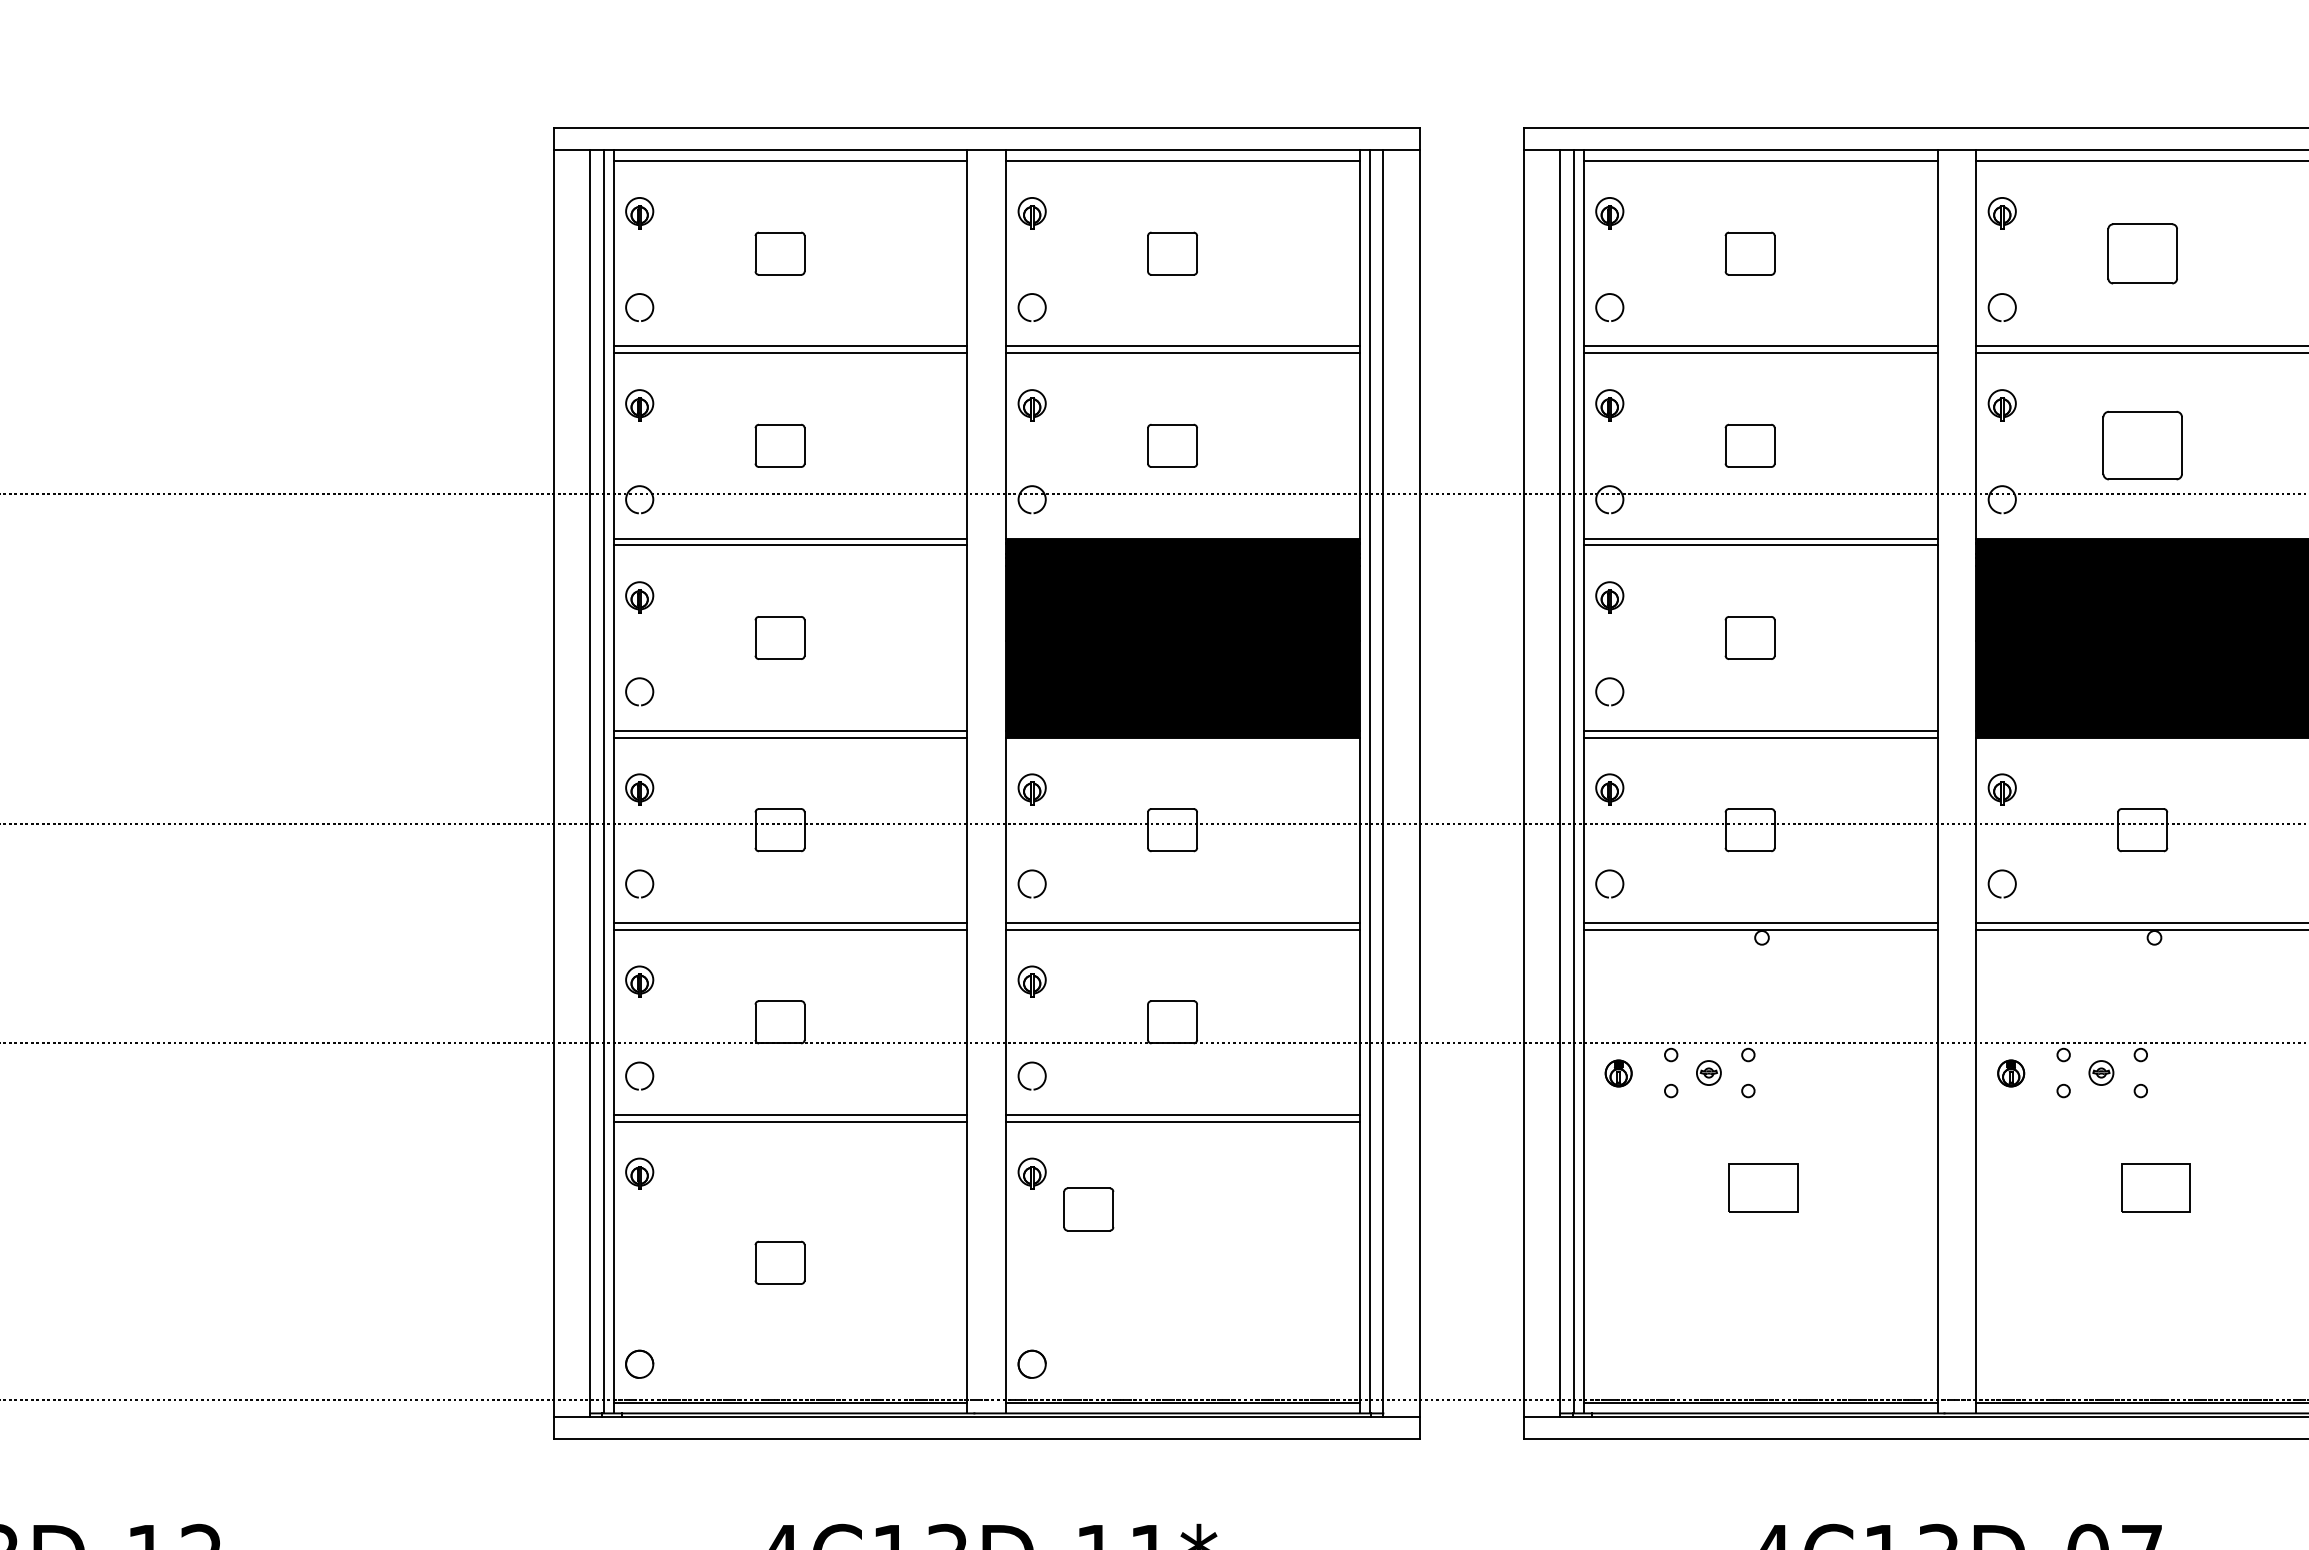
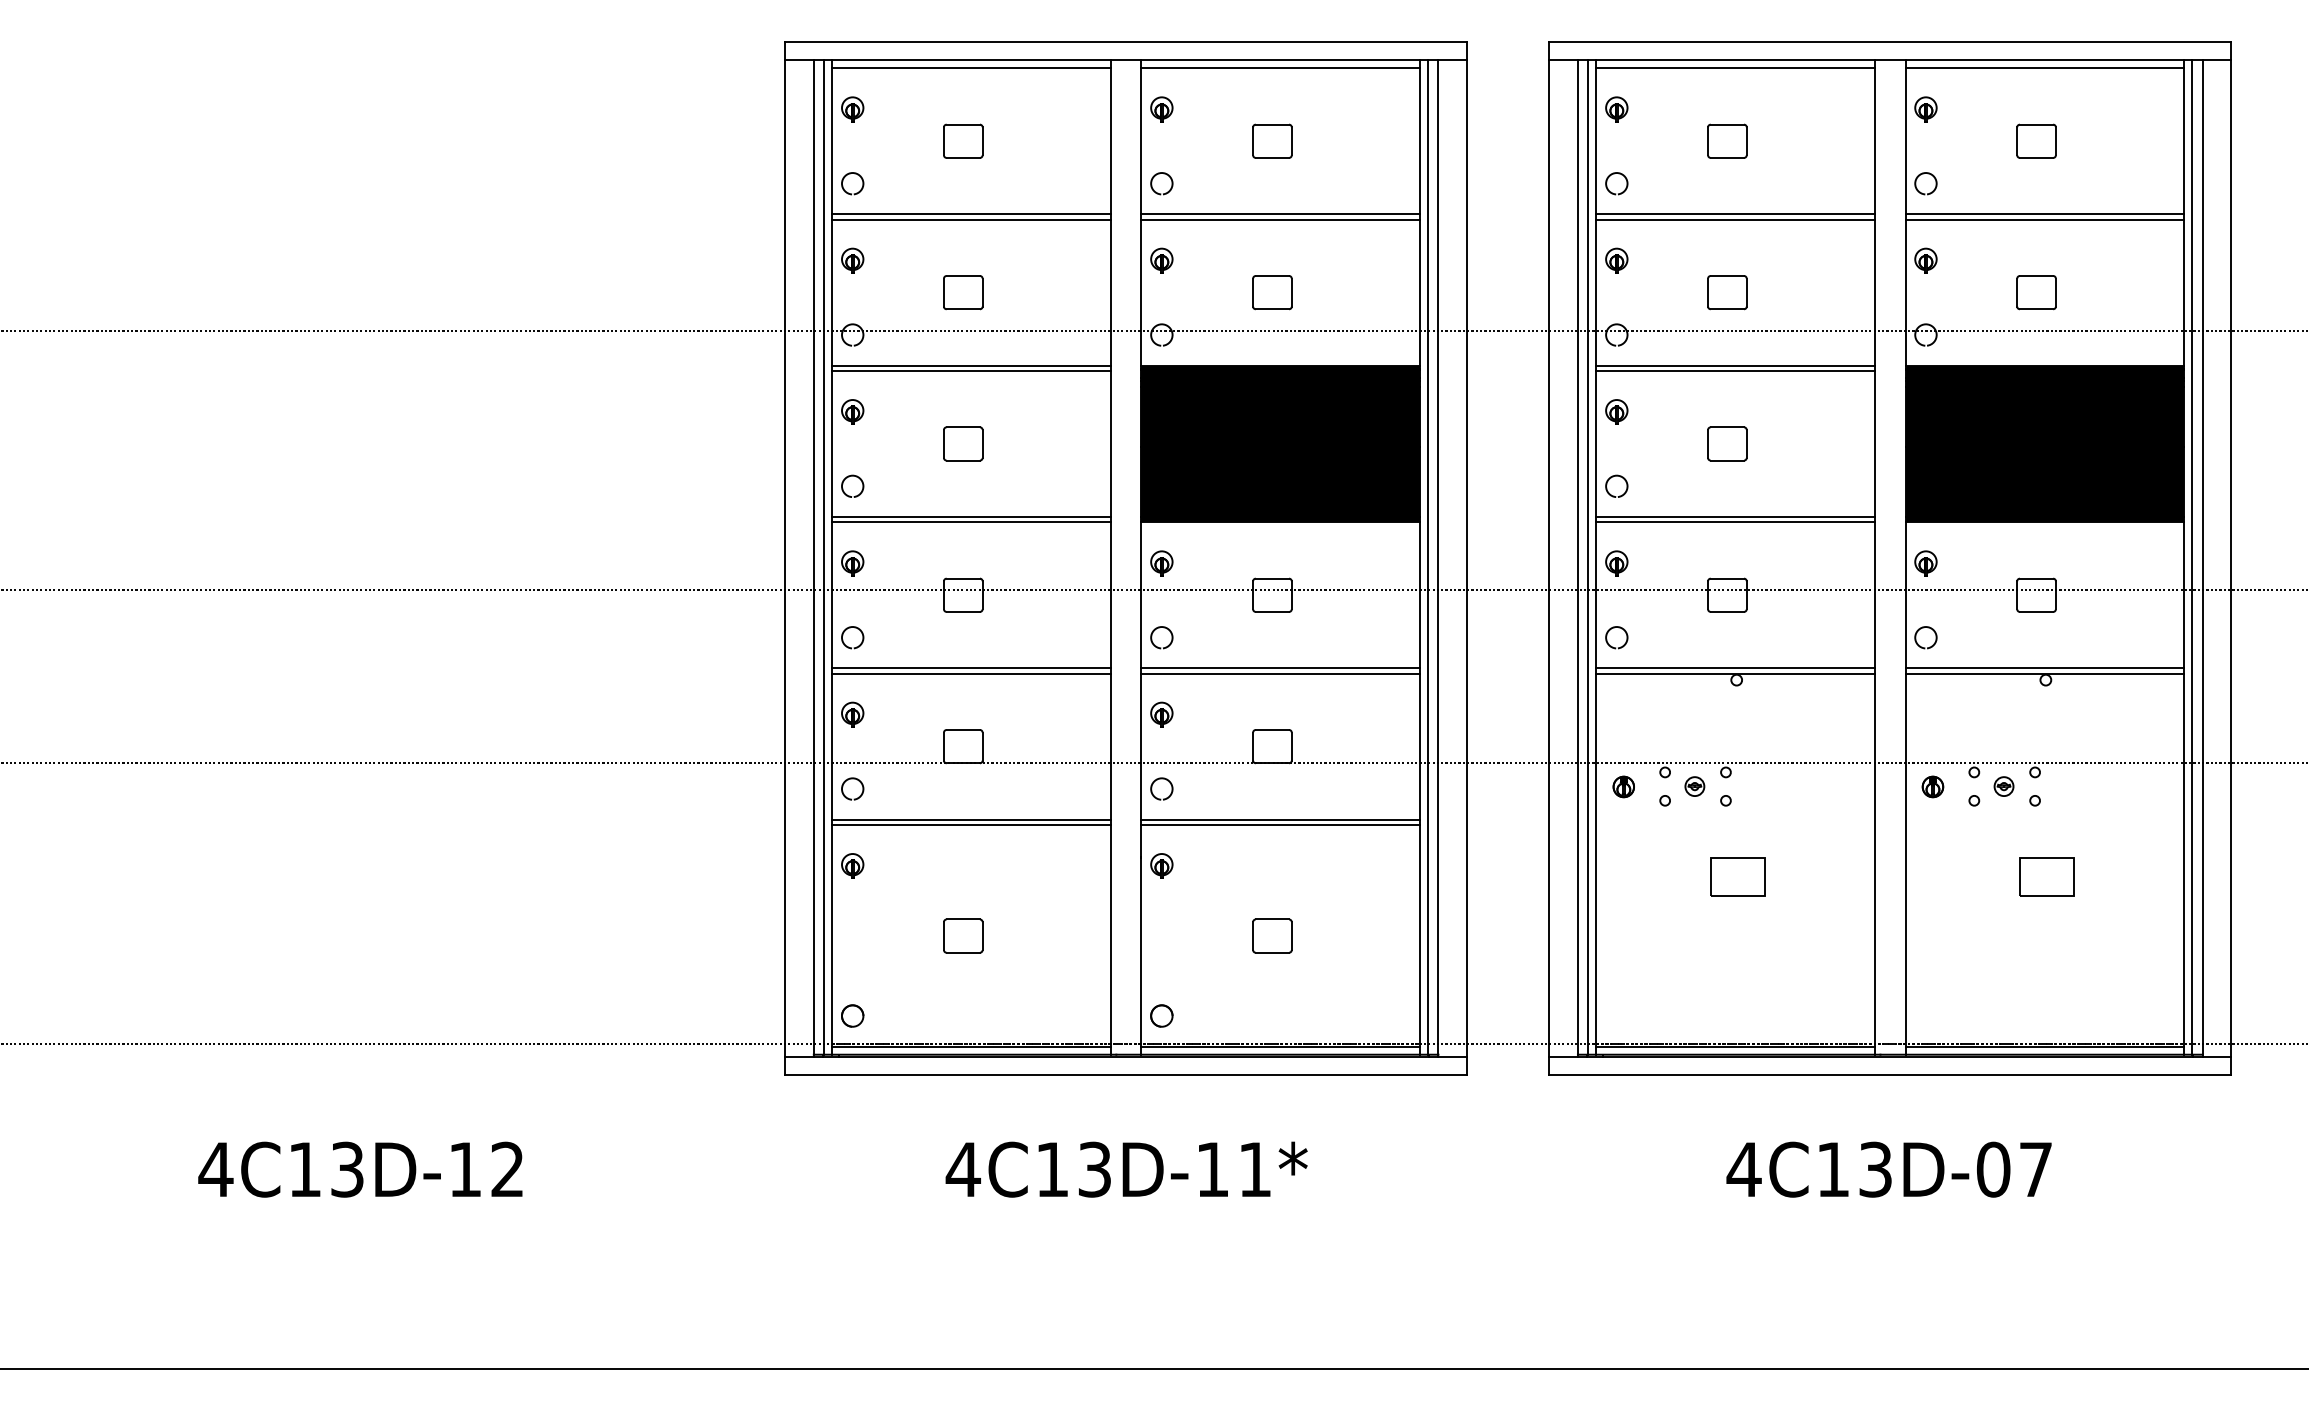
part: (2142, 252) -> (2036, 140), size x0.71
part: (2142, 445) -> (2036, 292), size x0.62
part: (1088, 1208) -> (1272, 935), moved

